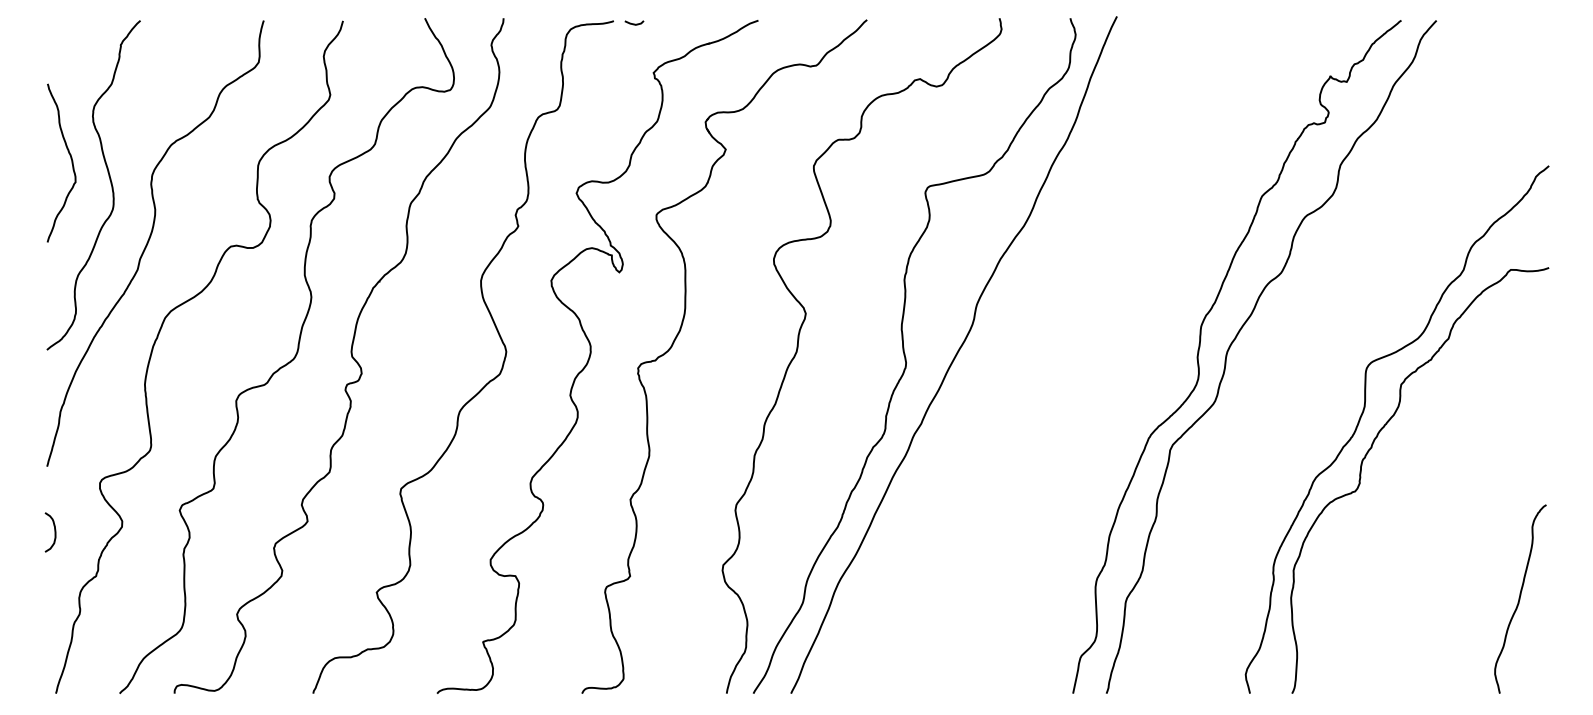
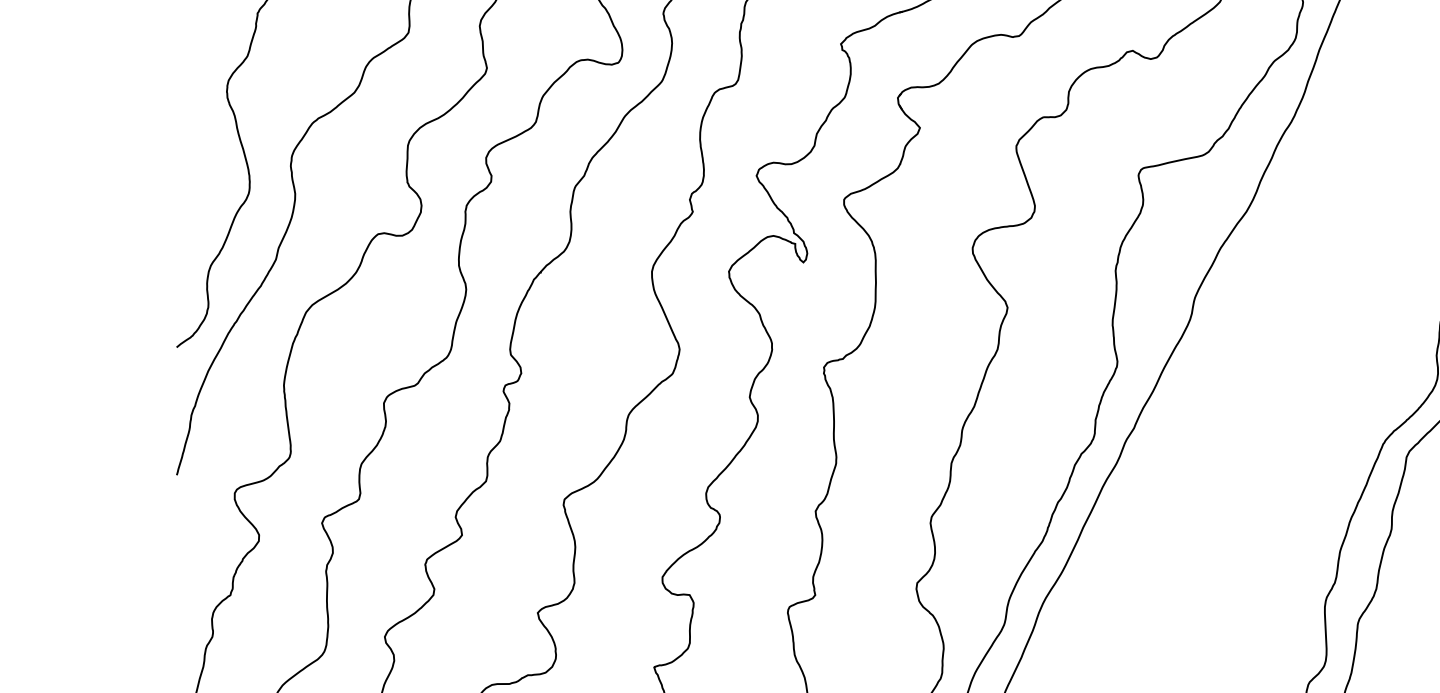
curve: (70, 158) -> (202, 137), removed
curve: (54, 532) -> (184, 547), removed

